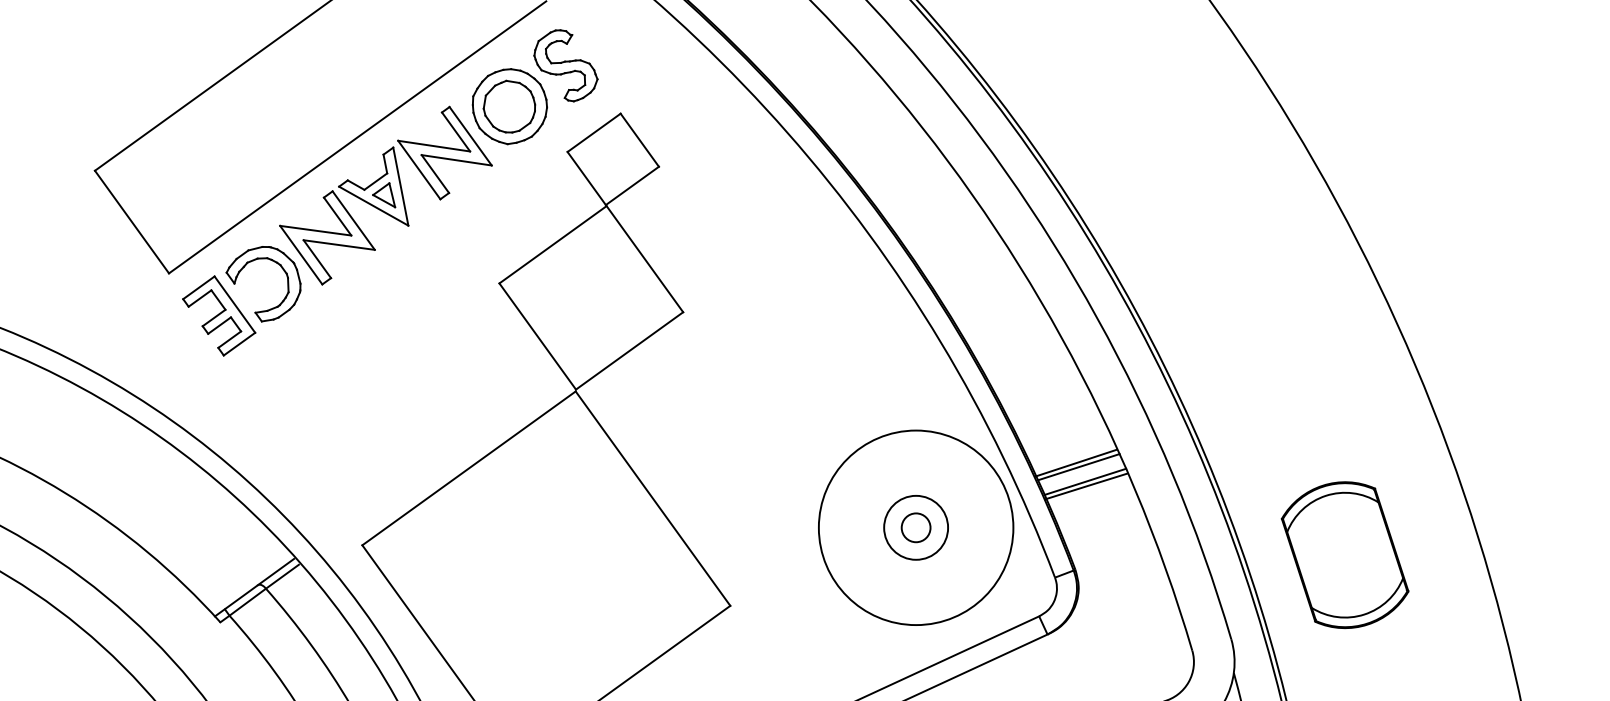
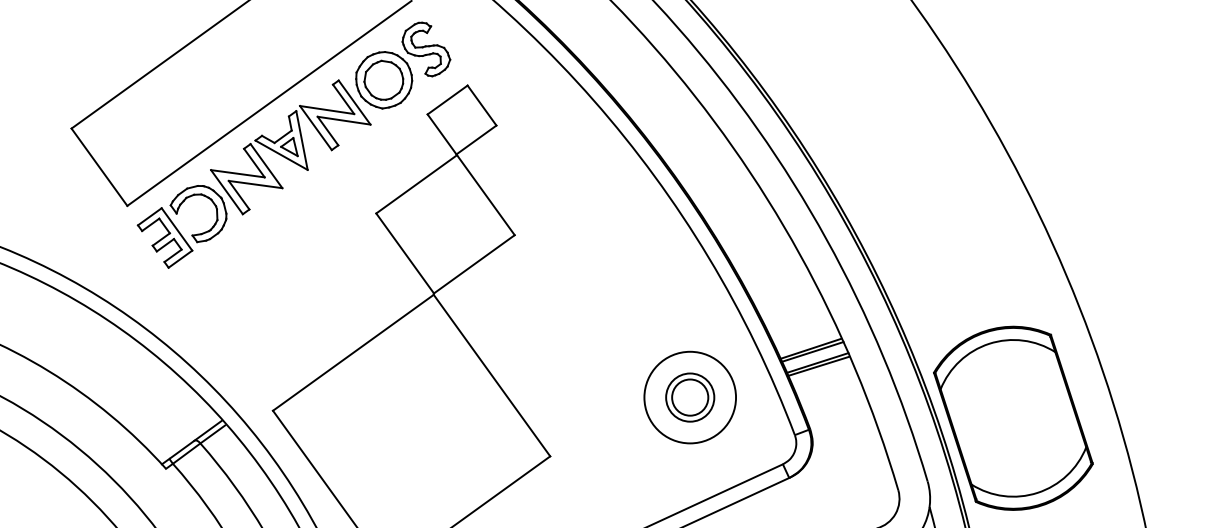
circle: (916, 527) -> (690, 397), size x0.62
circle: (916, 527) -> (690, 397), size x1.67
part: (1345, 554) -> (1013, 417), size x1.67

